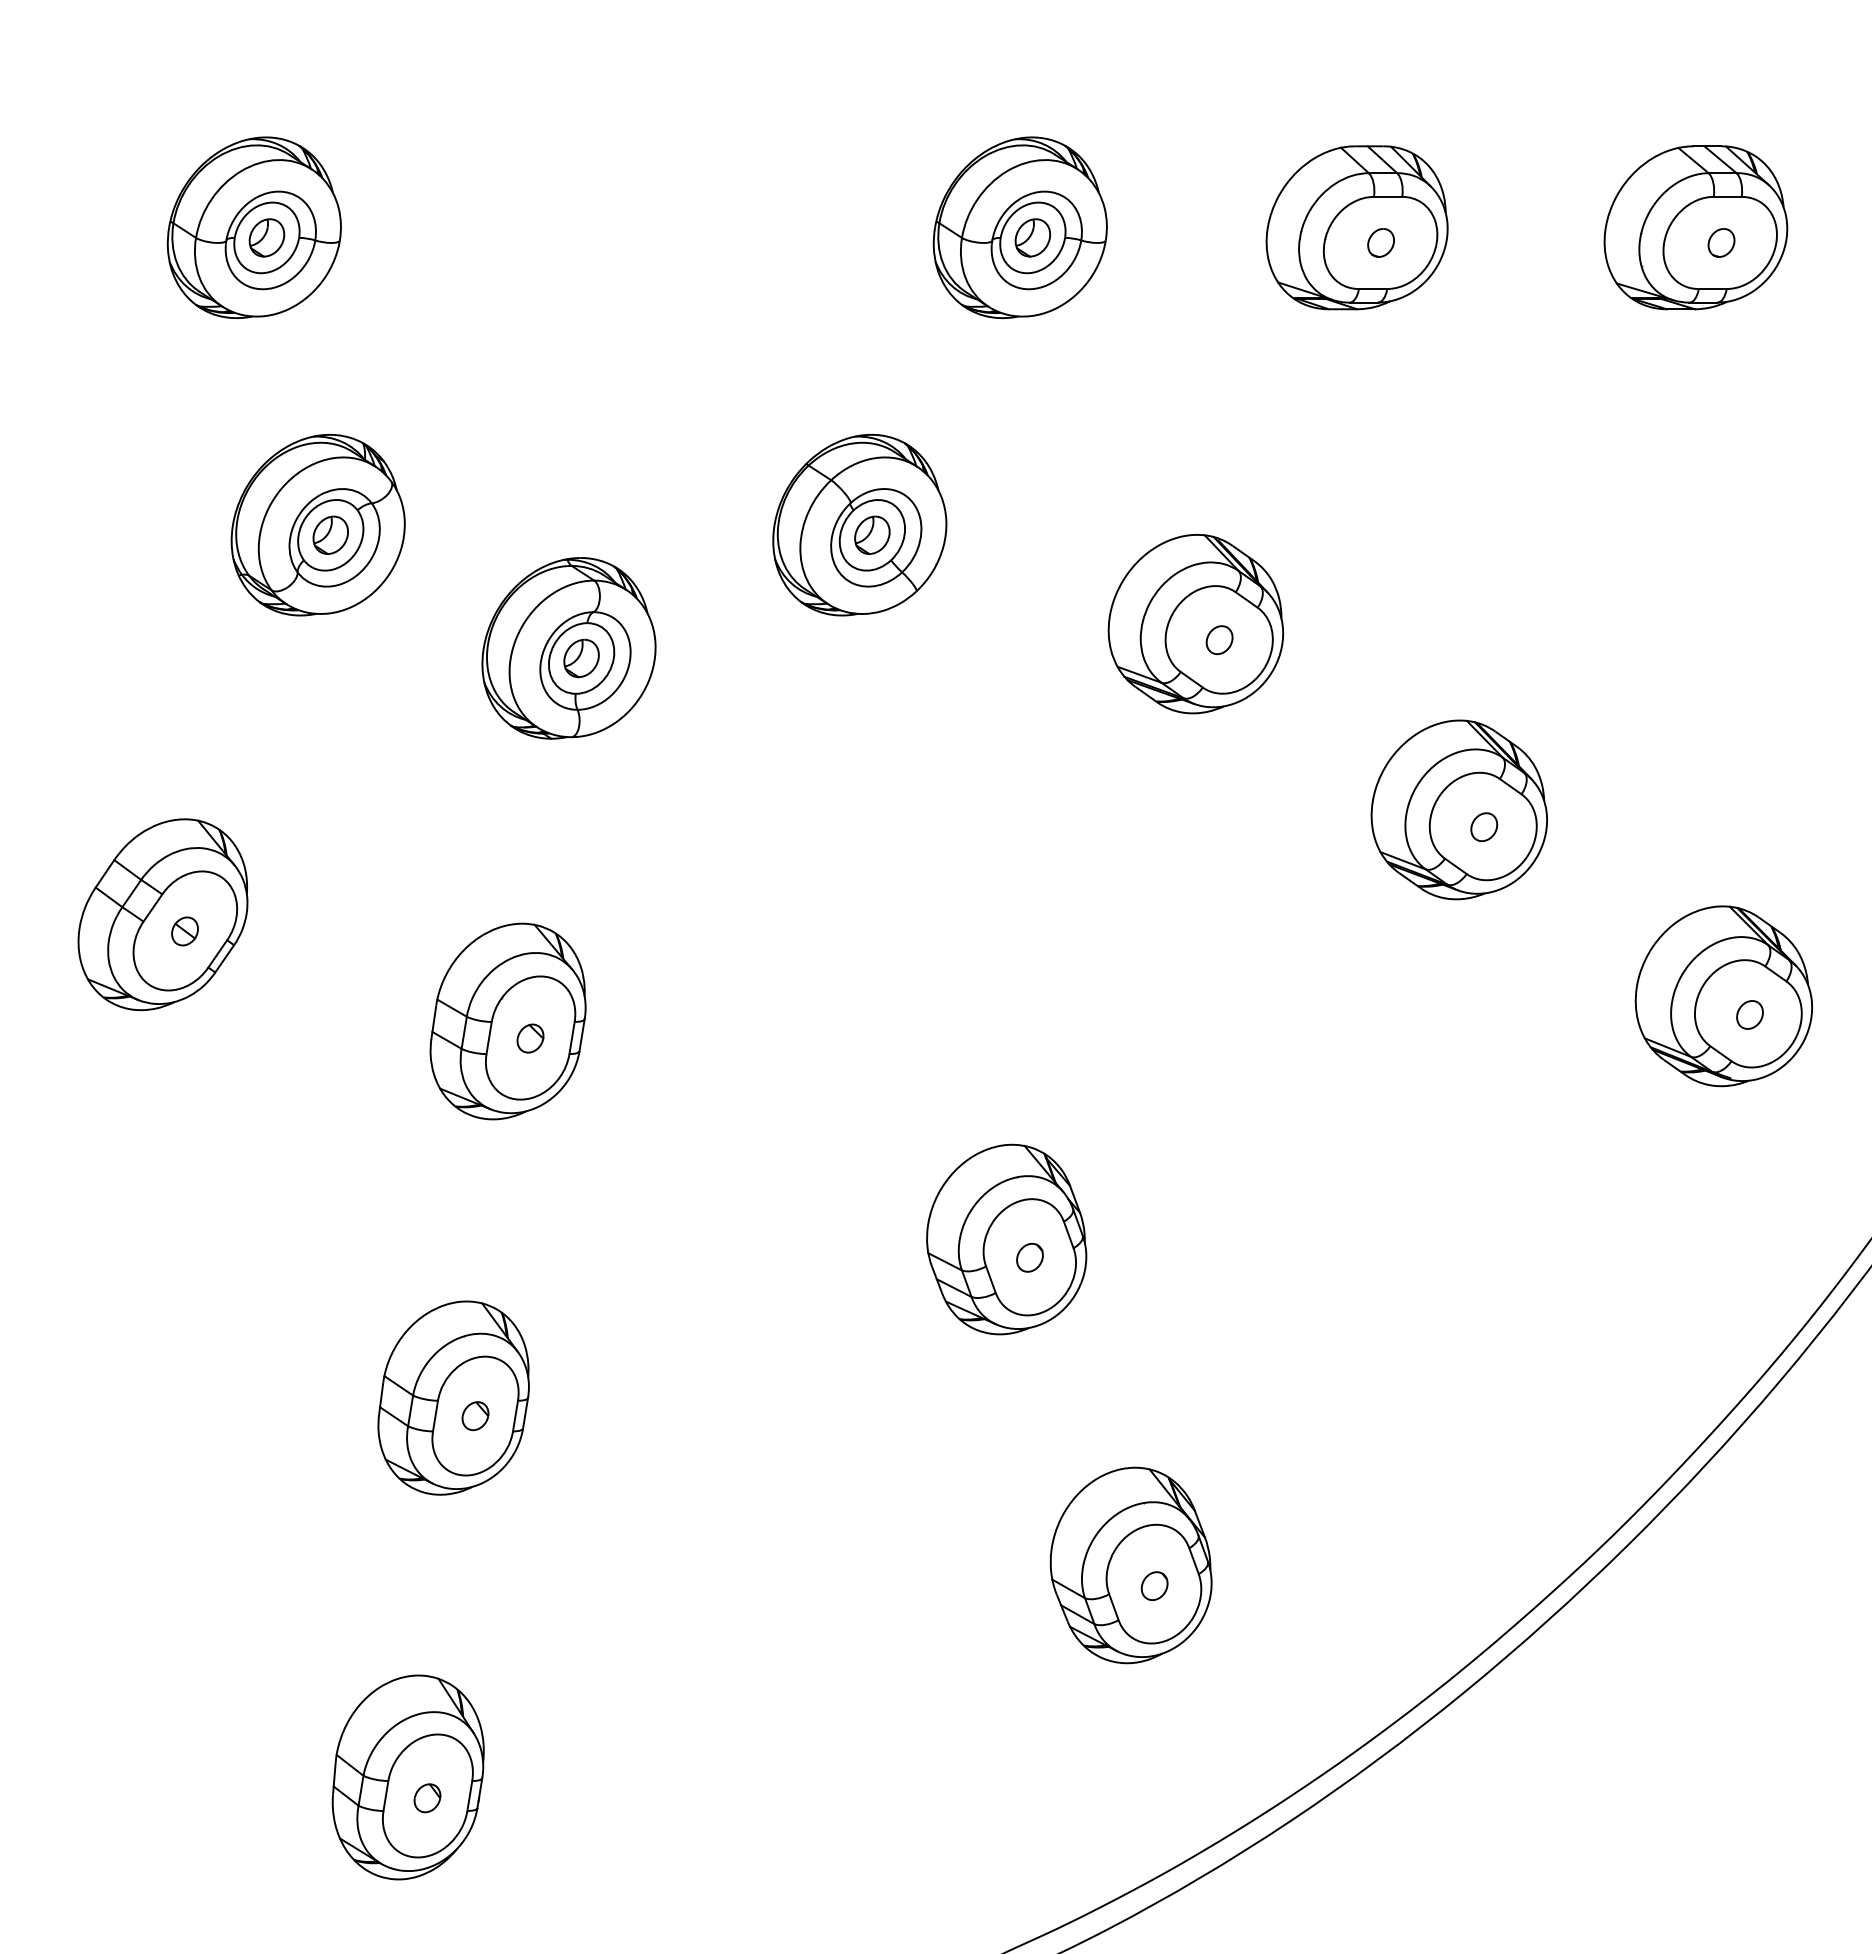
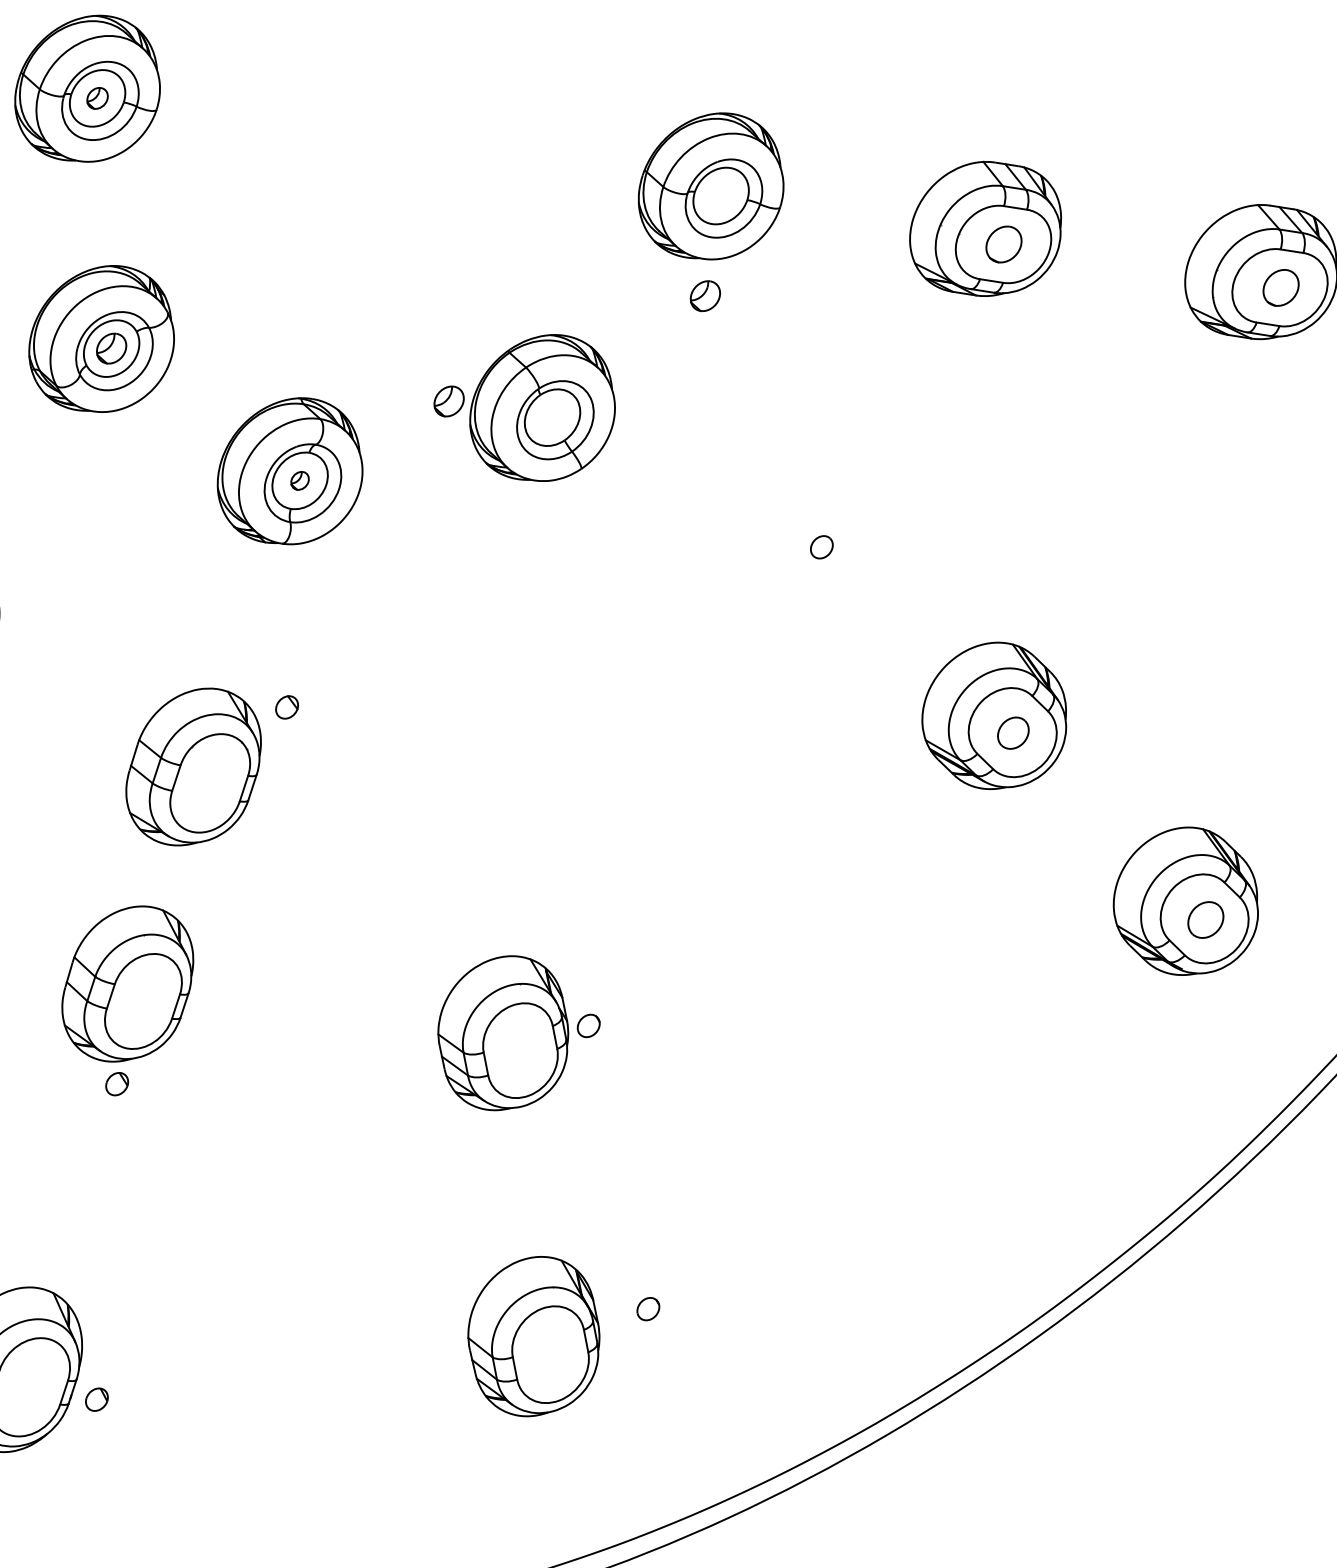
part: (266, 237) -> (97, 97), size x0.7
part: (1032, 237) -> (705, 295), moved
part: (1380, 242) -> (1003, 244), size x1.6
part: (1721, 242) -> (1281, 287), size x1.6
part: (872, 534) -> (449, 400), moved
part: (1195, 624) -> (804, 531), removed
part: (581, 658) -> (300, 480), size x0.6
part: (1484, 827) -> (1013, 733), size x1.4
part: (1749, 1014) -> (1205, 919), size x1.6
part: (530, 1038) -> (287, 707), moved
part: (1006, 1239) -> (503, 1033), moved
part: (453, 1397) -> (127, 983), moved
part: (1130, 1565) -> (533, 1336), moved
part: (427, 1798) -> (96, 1399), moved

